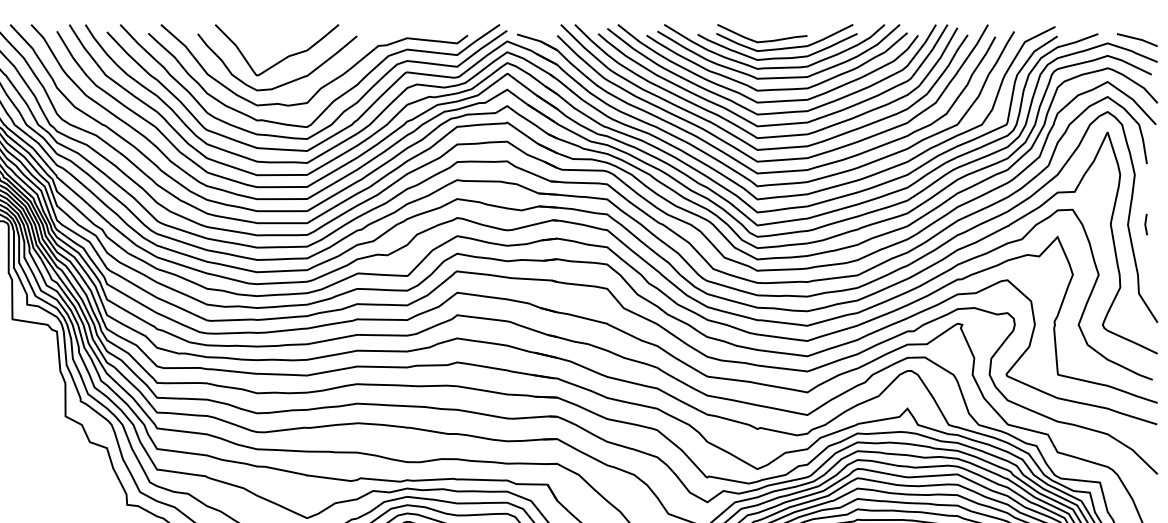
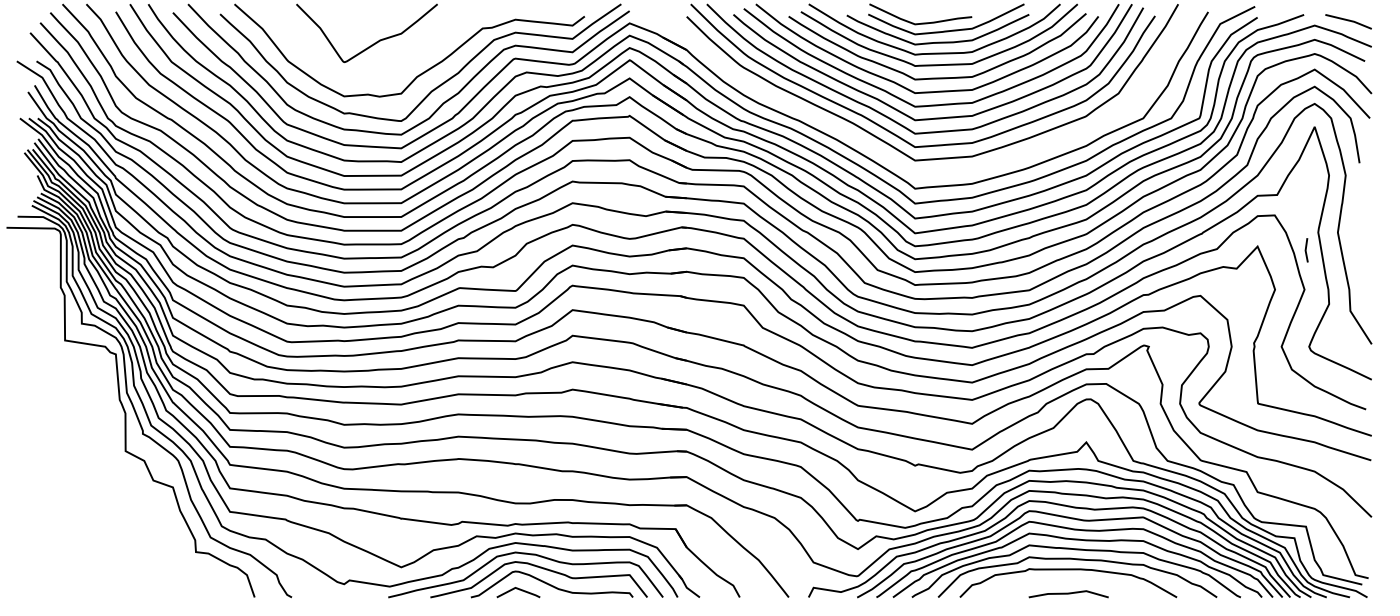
curve: (283, 83) -> (374, 71), removed
part: (726, 152) -> (879, 150), removed
line: (1146, 224) -> (1306, 250), moved

